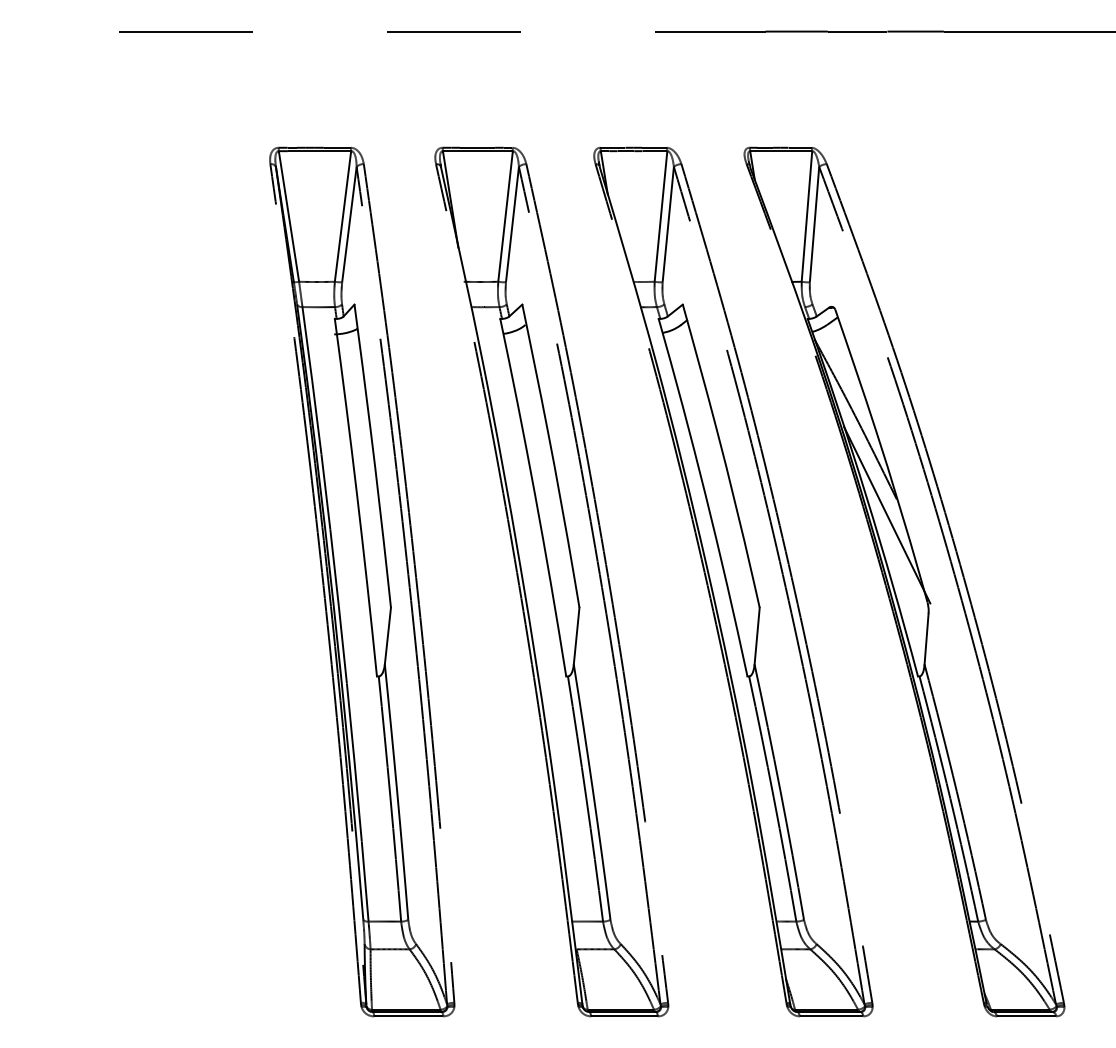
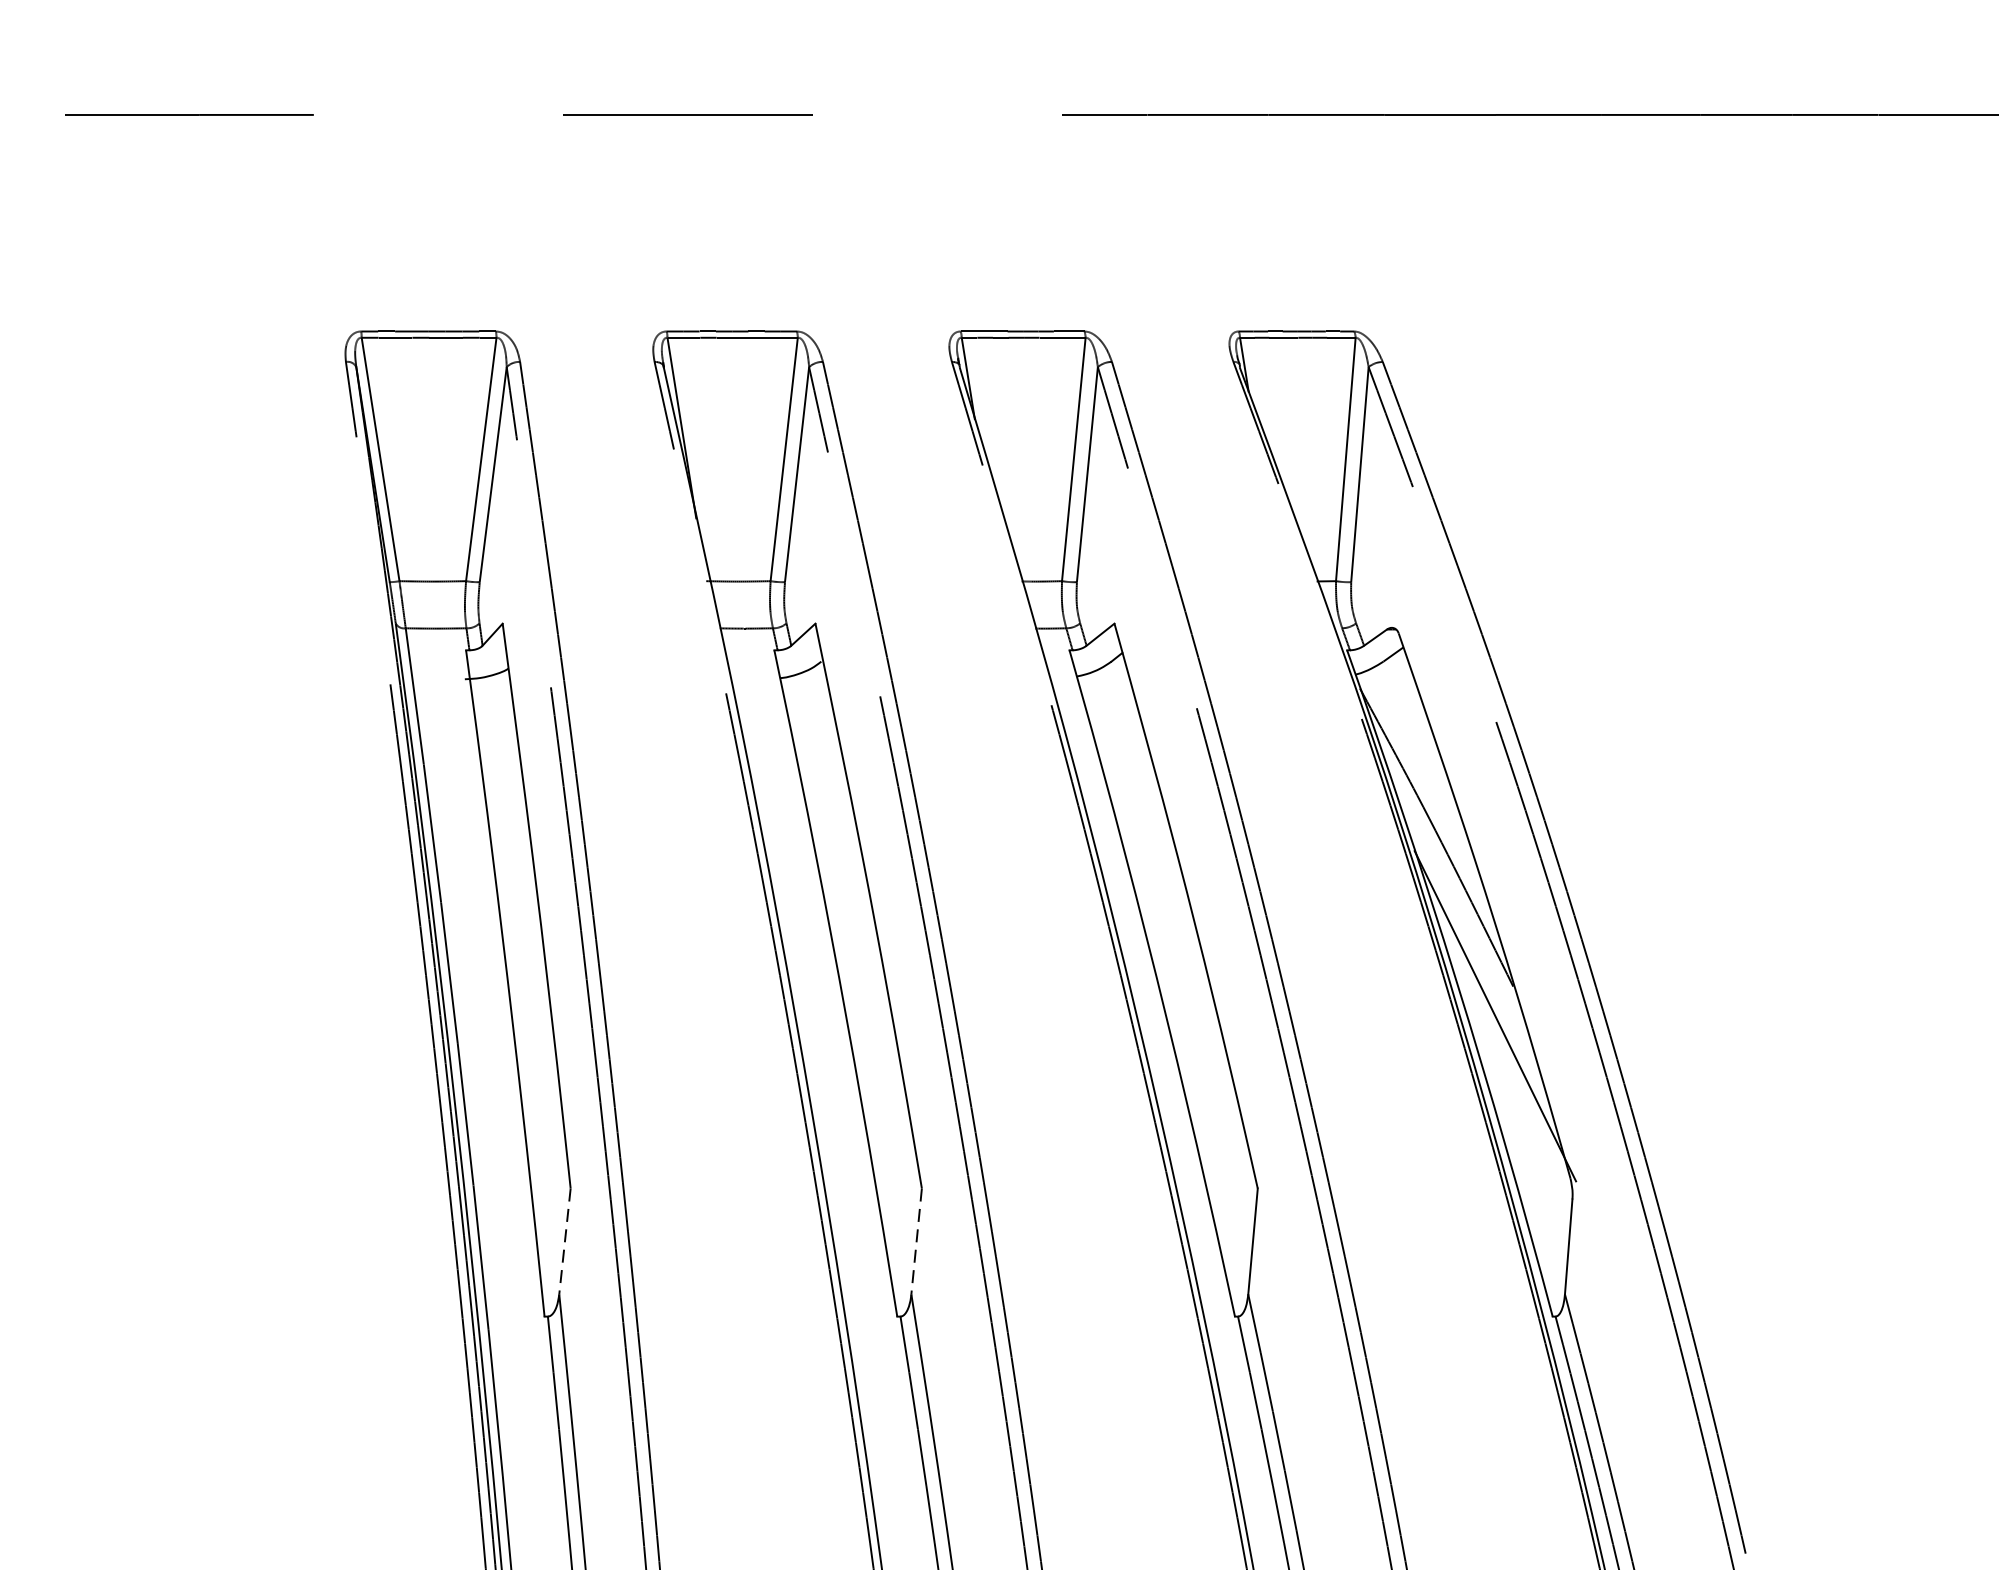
line: (387, 636) -> (564, 1242), solid -> dashed
line: (576, 636) -> (916, 1242), solid -> dashed

